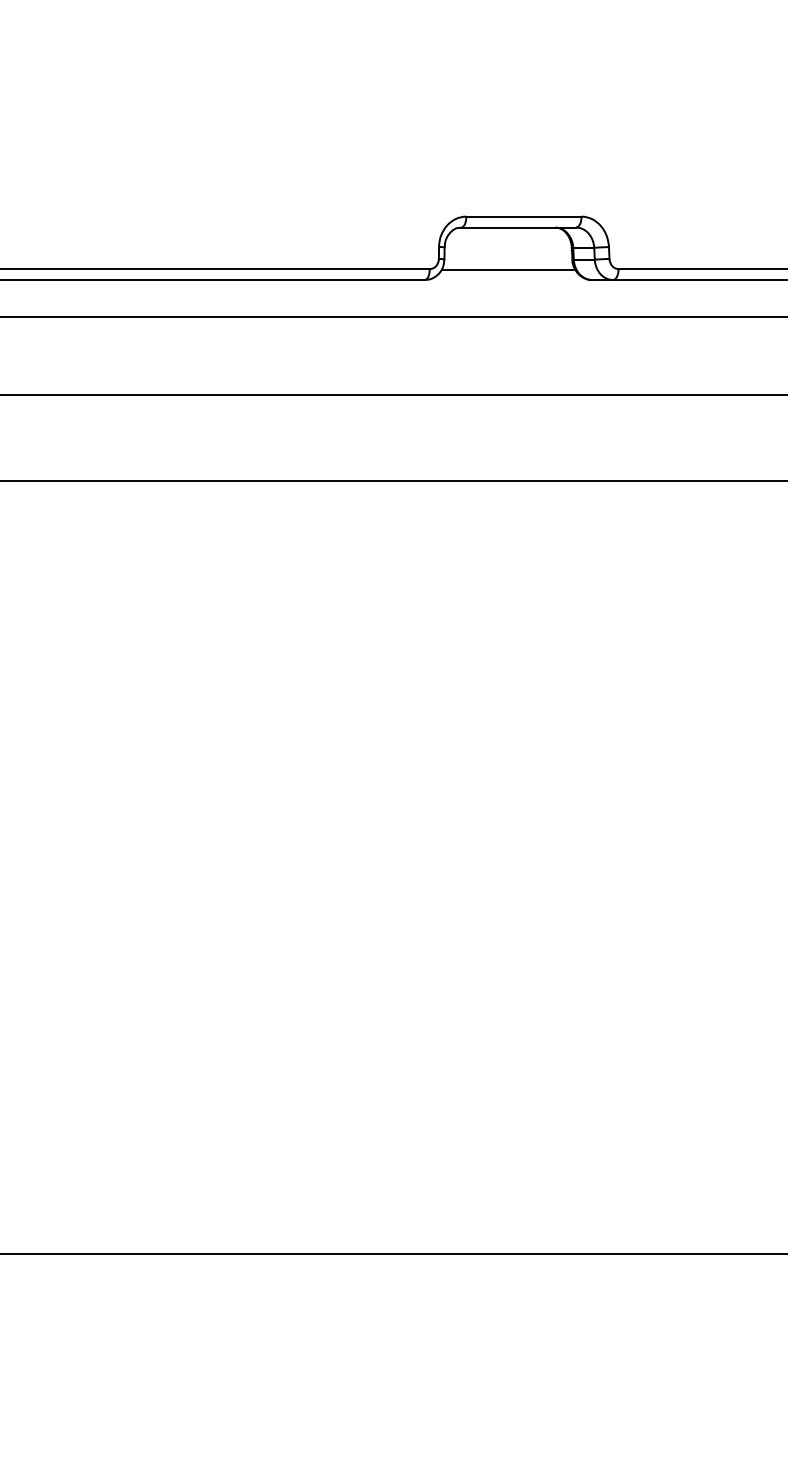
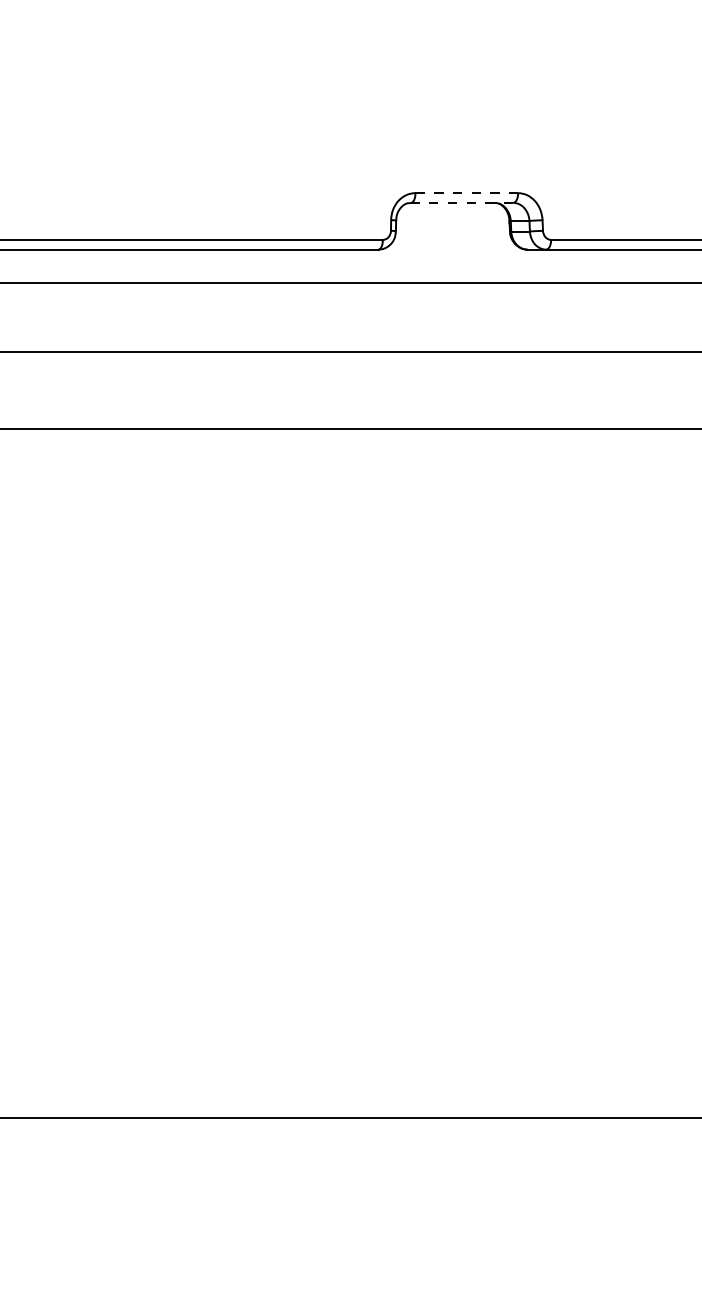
line: (523, 216) -> (466, 193), solid -> dashed
line: (518, 227) -> (461, 202), solid -> dashed
line: (509, 269) -> (453, 240), removed

